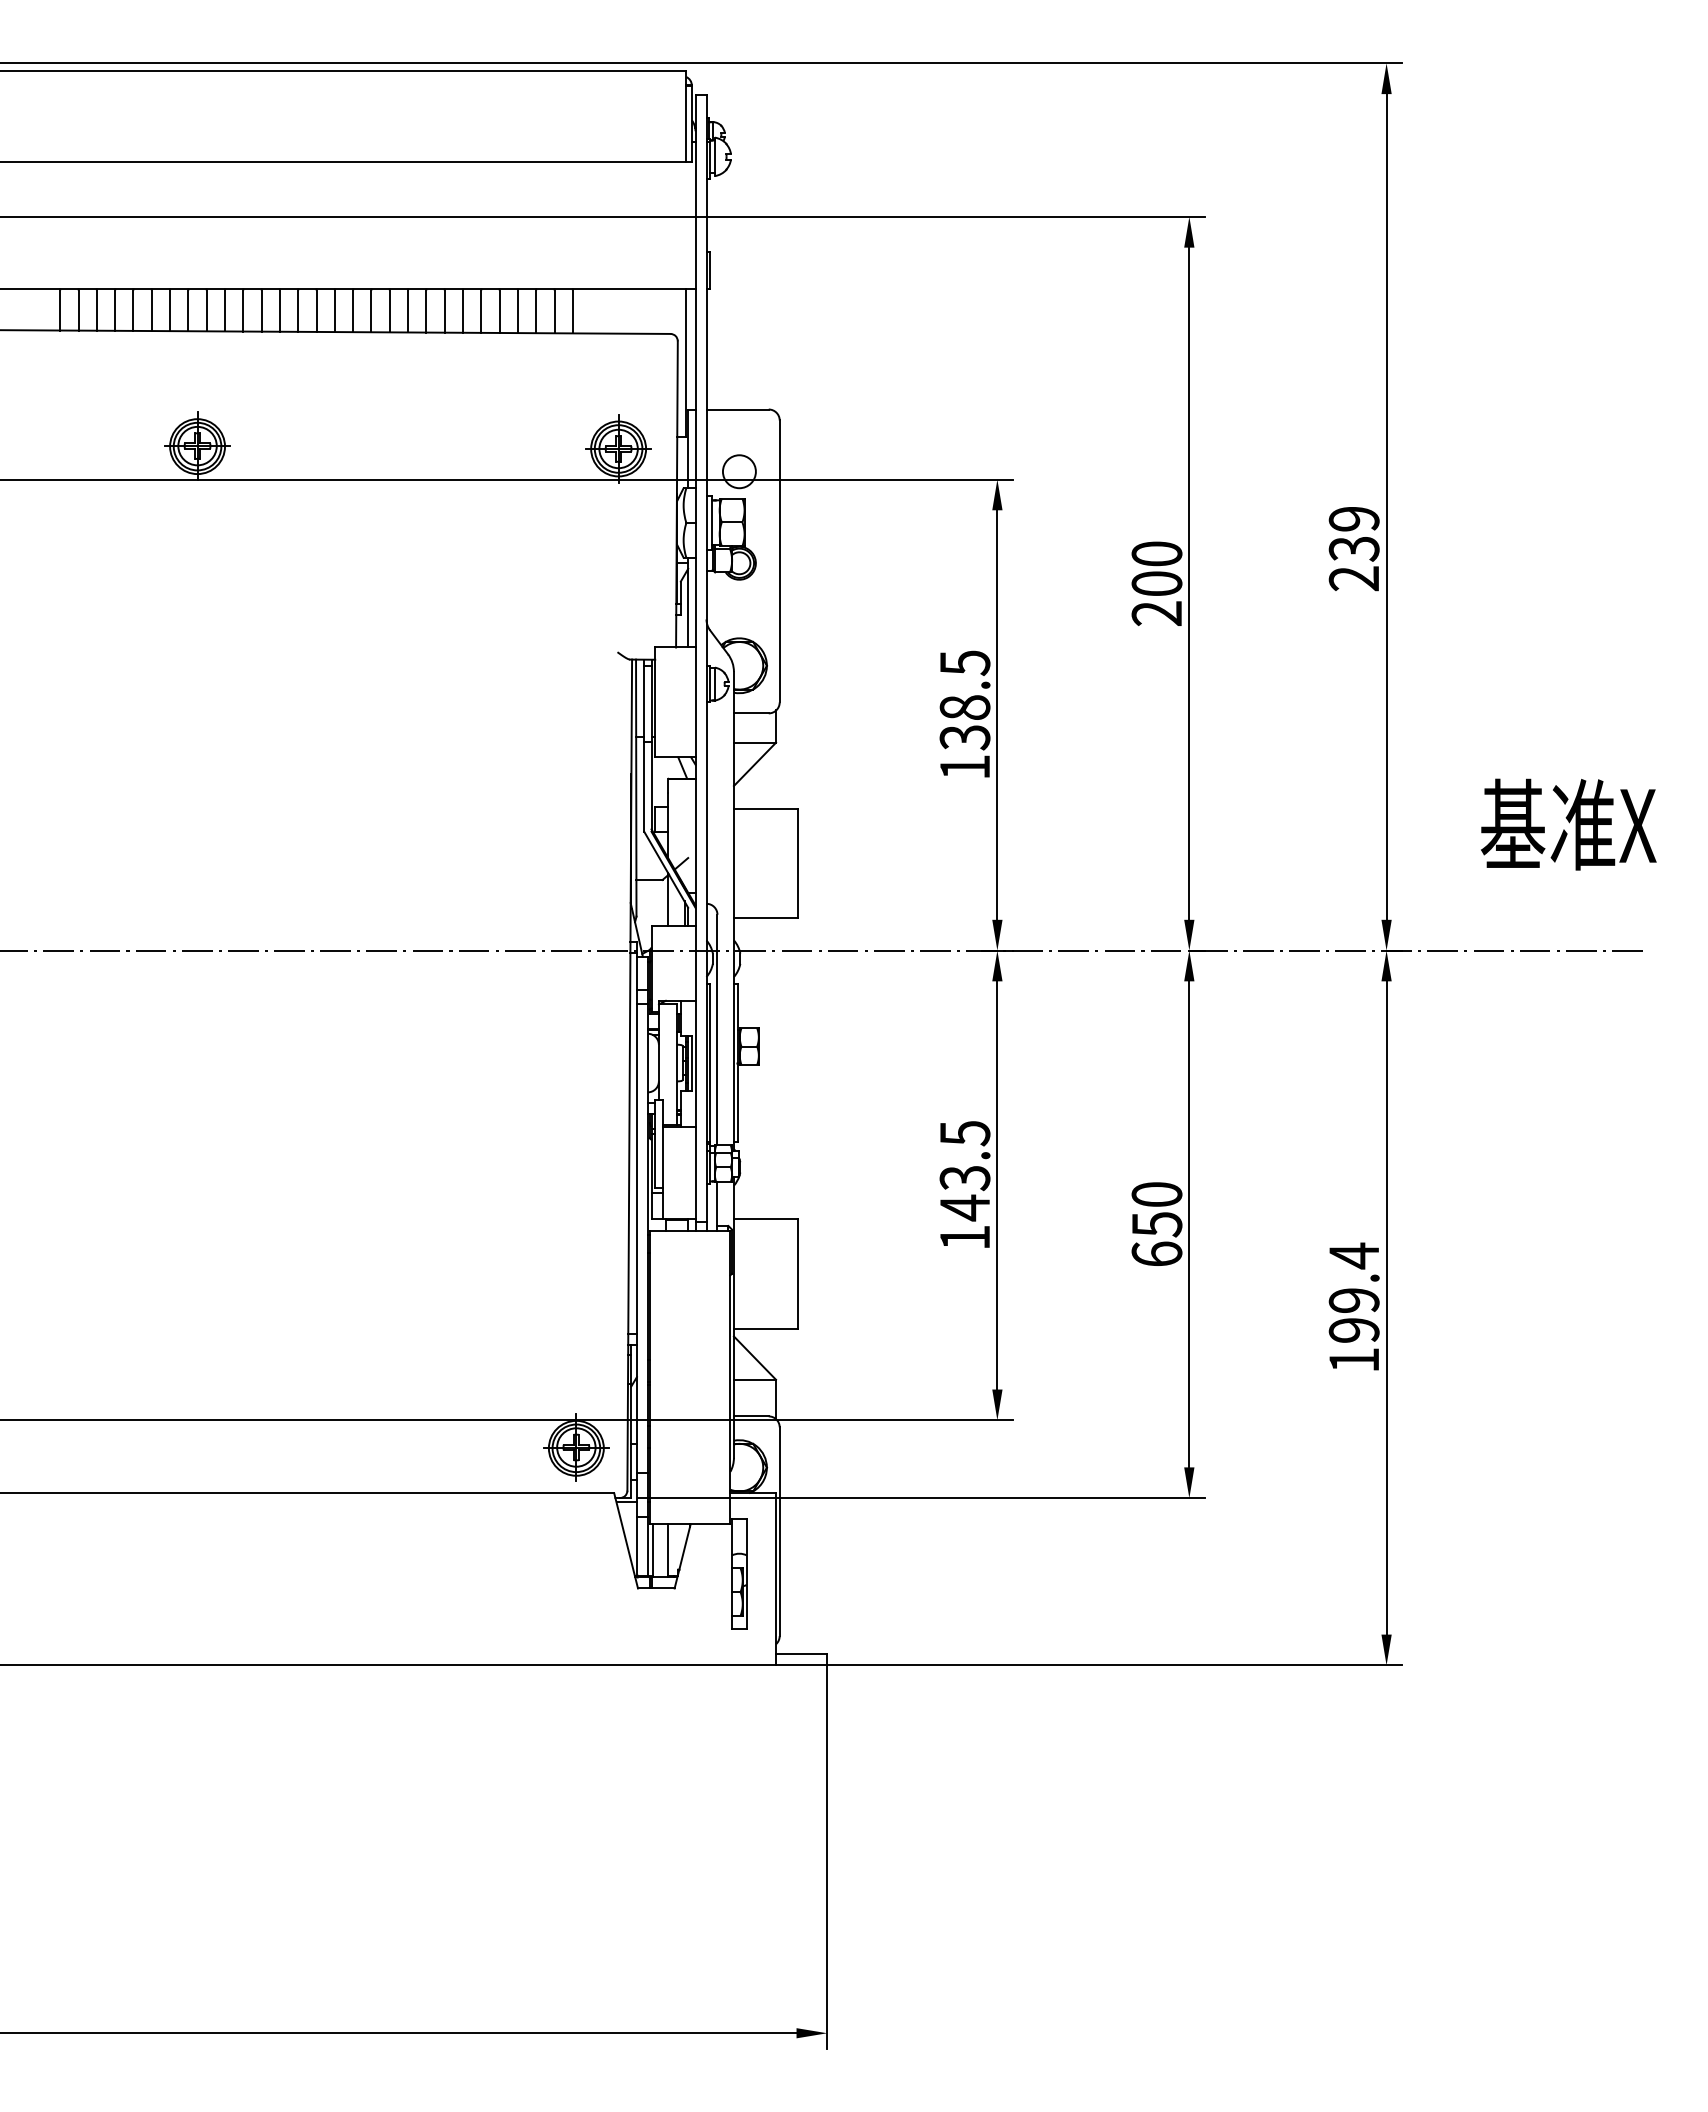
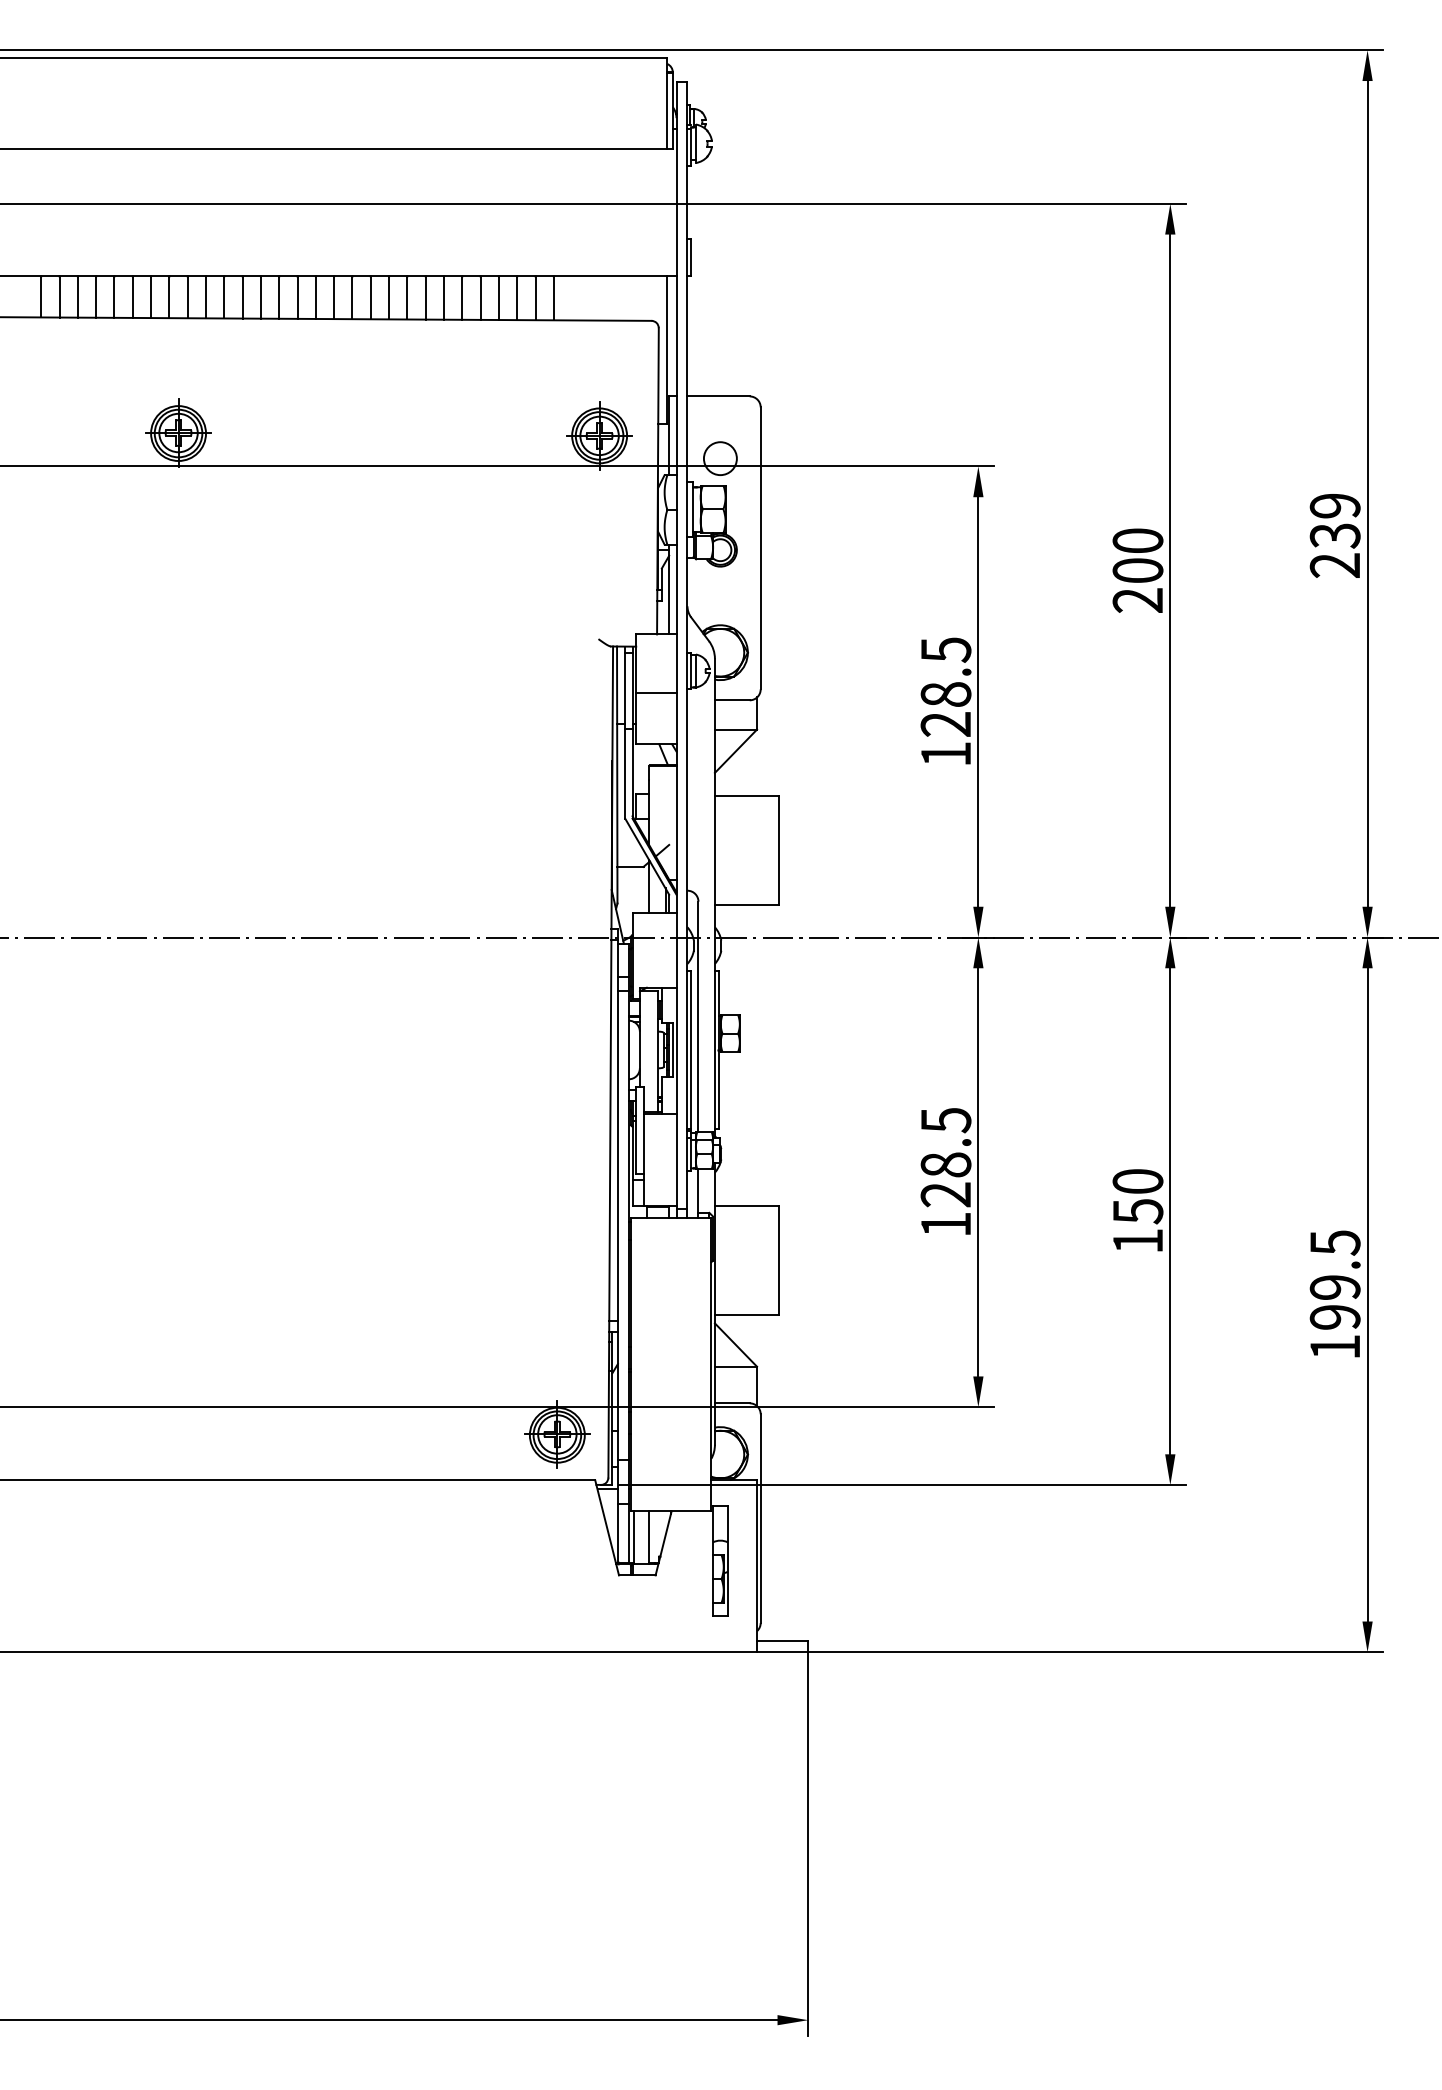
line: (675, 706) -> (656, 693), added
text: (965, 737) -> (946, 724), 138.5 -> 128.5
text: (964, 1193) -> (945, 1180), 143.5 -> 128.5
text: (1156, 1253) -> (1137, 1240), 650 -> 150
text: (1354, 1255) -> (1335, 1242), 199.4 -> 199.5

